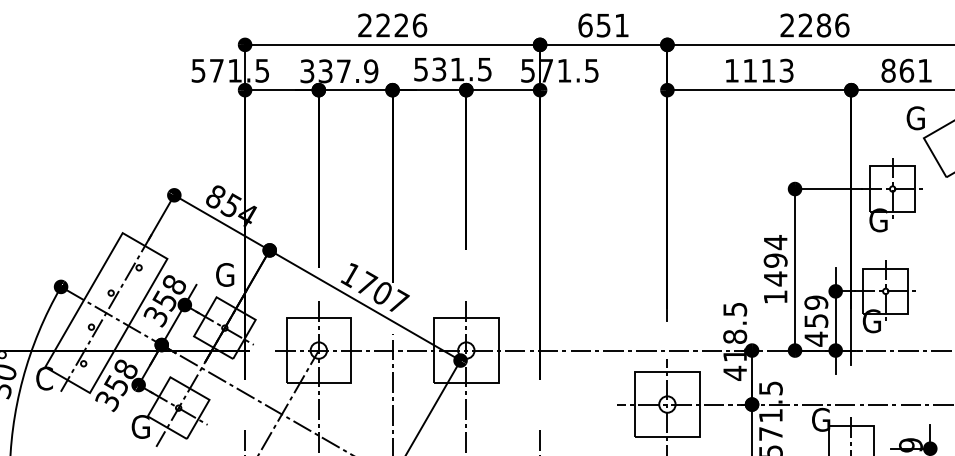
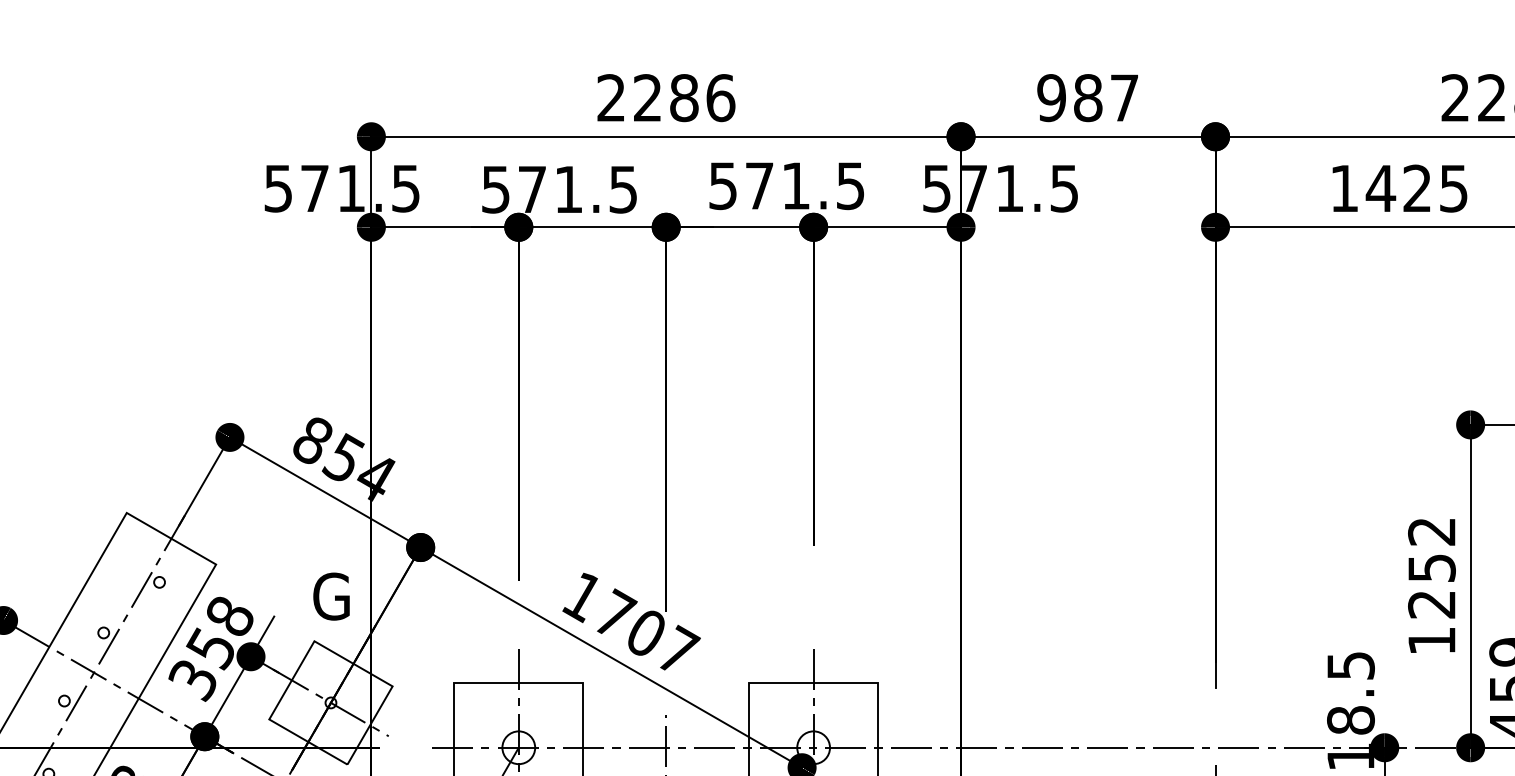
text: (401, 25) -> (684, 98), 2226 -> 2286
text: (603, 25) -> (1087, 98), 651 -> 987
text: (439, 69) -> (759, 185), 531.5 -> 571.5
text: (767, 70) -> (1415, 187), 1113 -> 1425
text: (339, 71) -> (560, 189), 337.9 -> 571.5
text: (775, 260) -> (1431, 567), 1494 -> 1252

